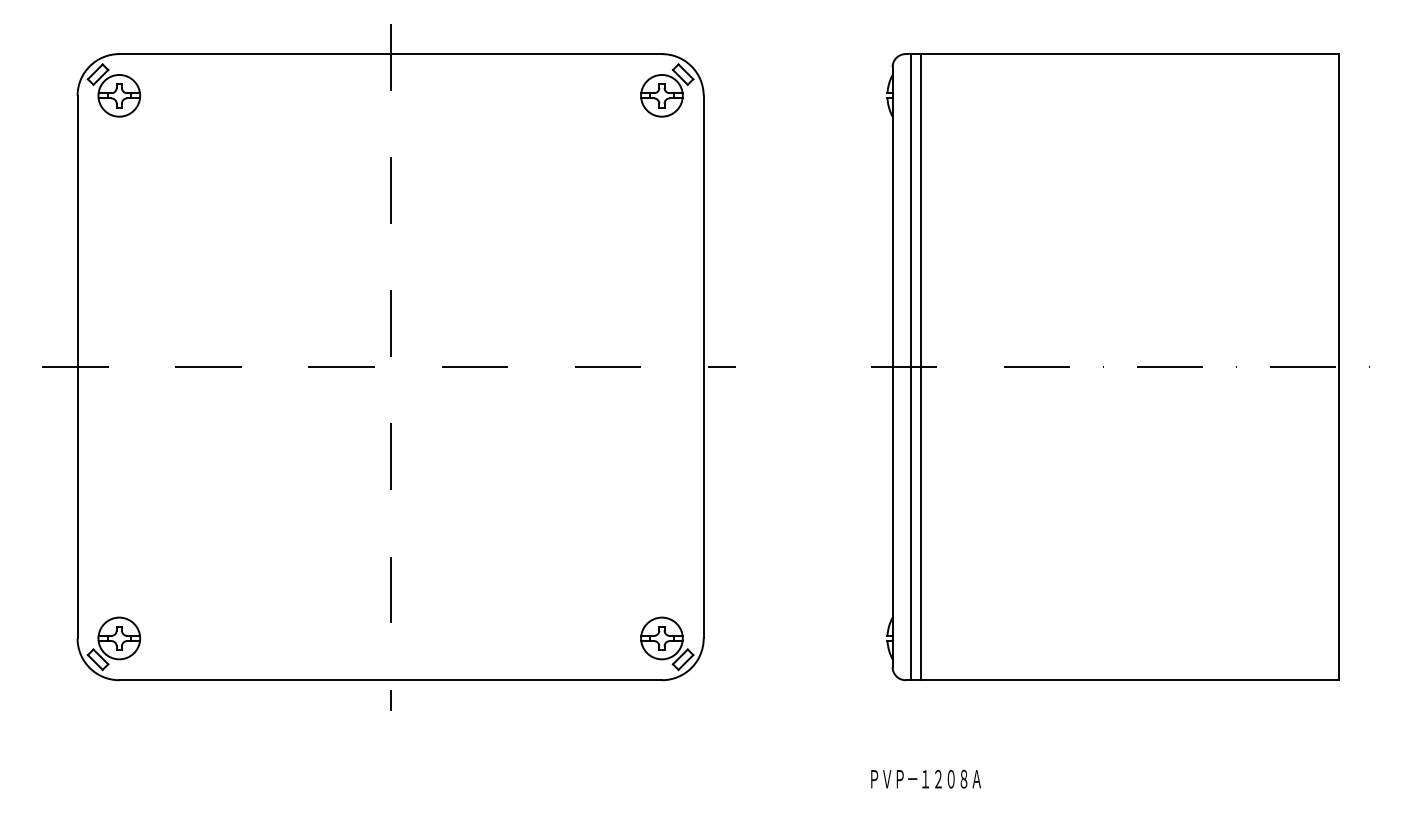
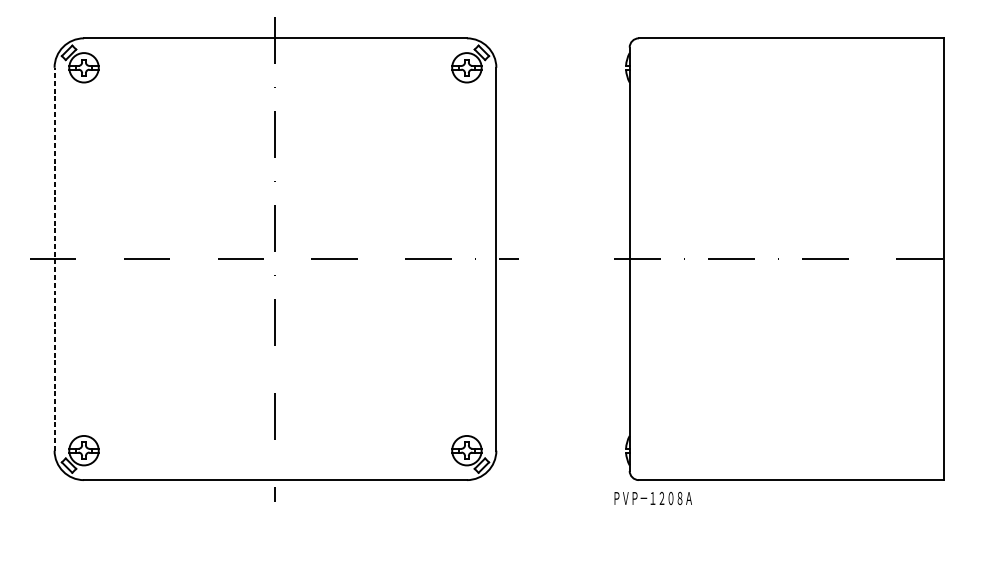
line: (77, 366) -> (54, 258), solid -> dashed
line: (910, 367) -> (642, 259), removed
line: (921, 367) -> (650, 259), removed
text: (925, 778) -> (652, 497), moved

